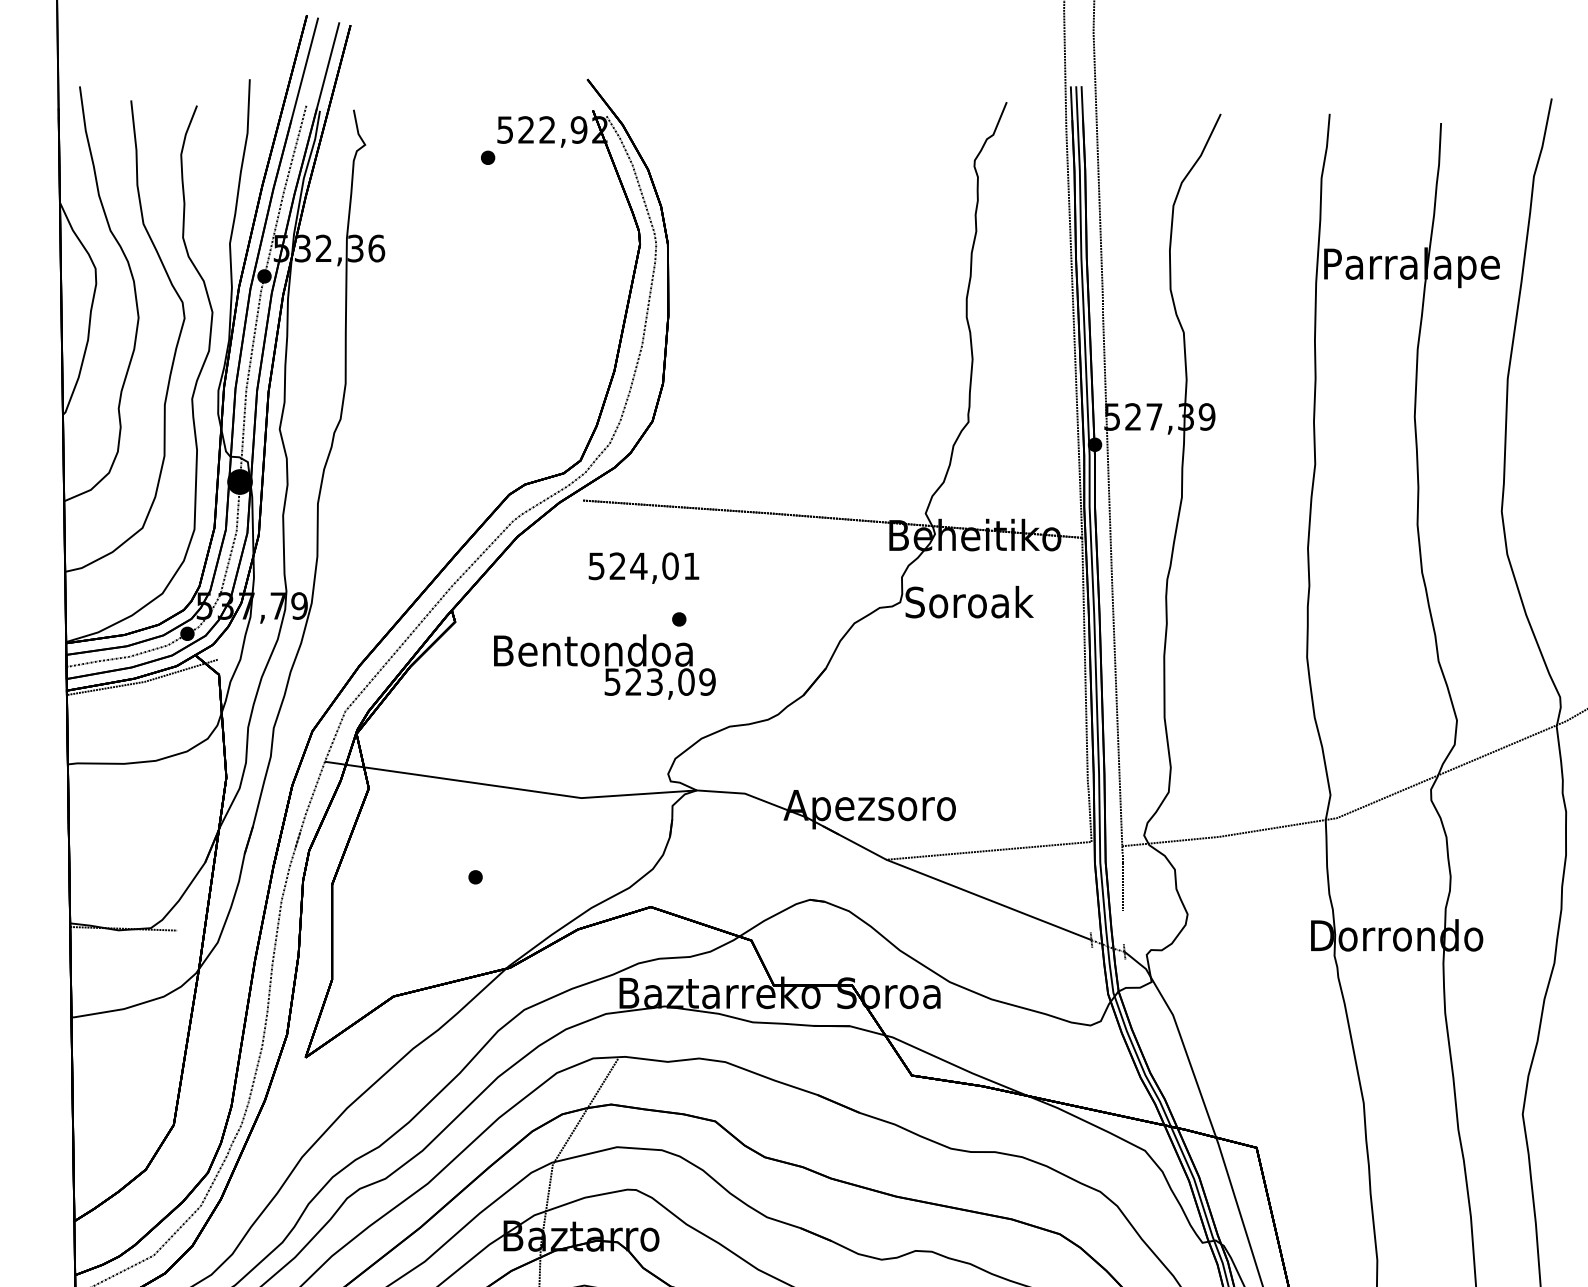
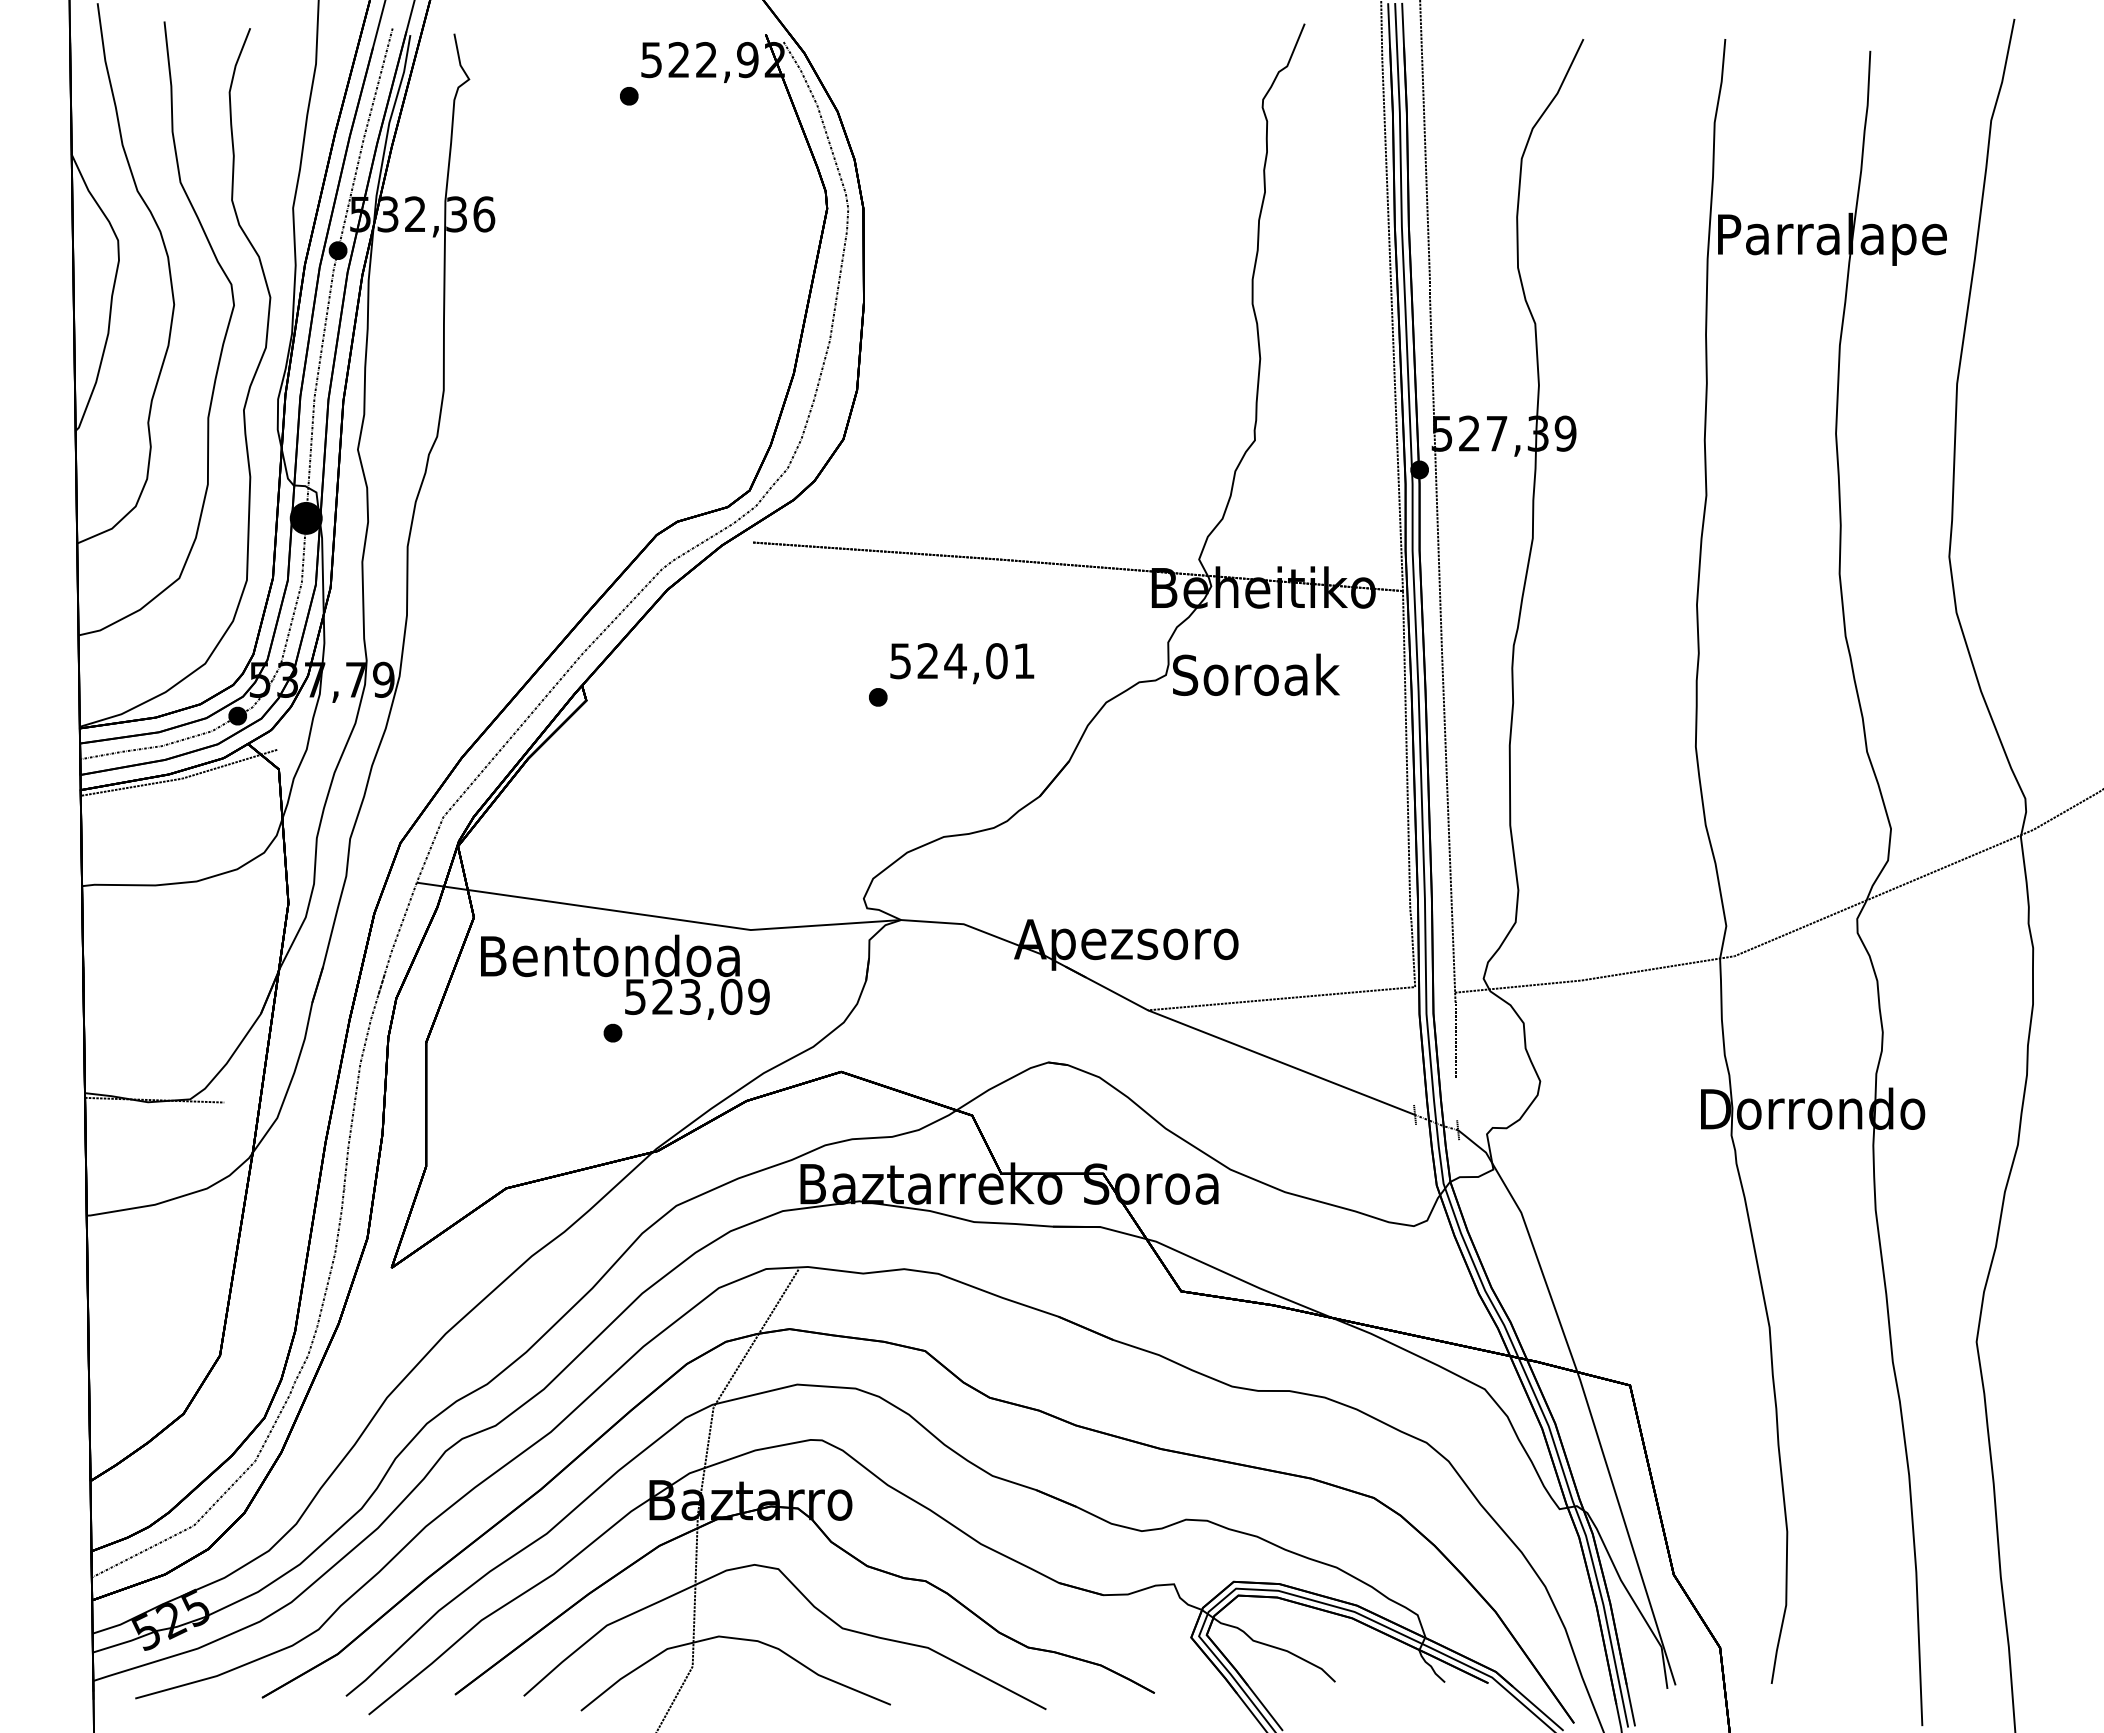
text: (644, 568) -> (962, 663), moved
text: (604, 666) -> (625, 976), moved

